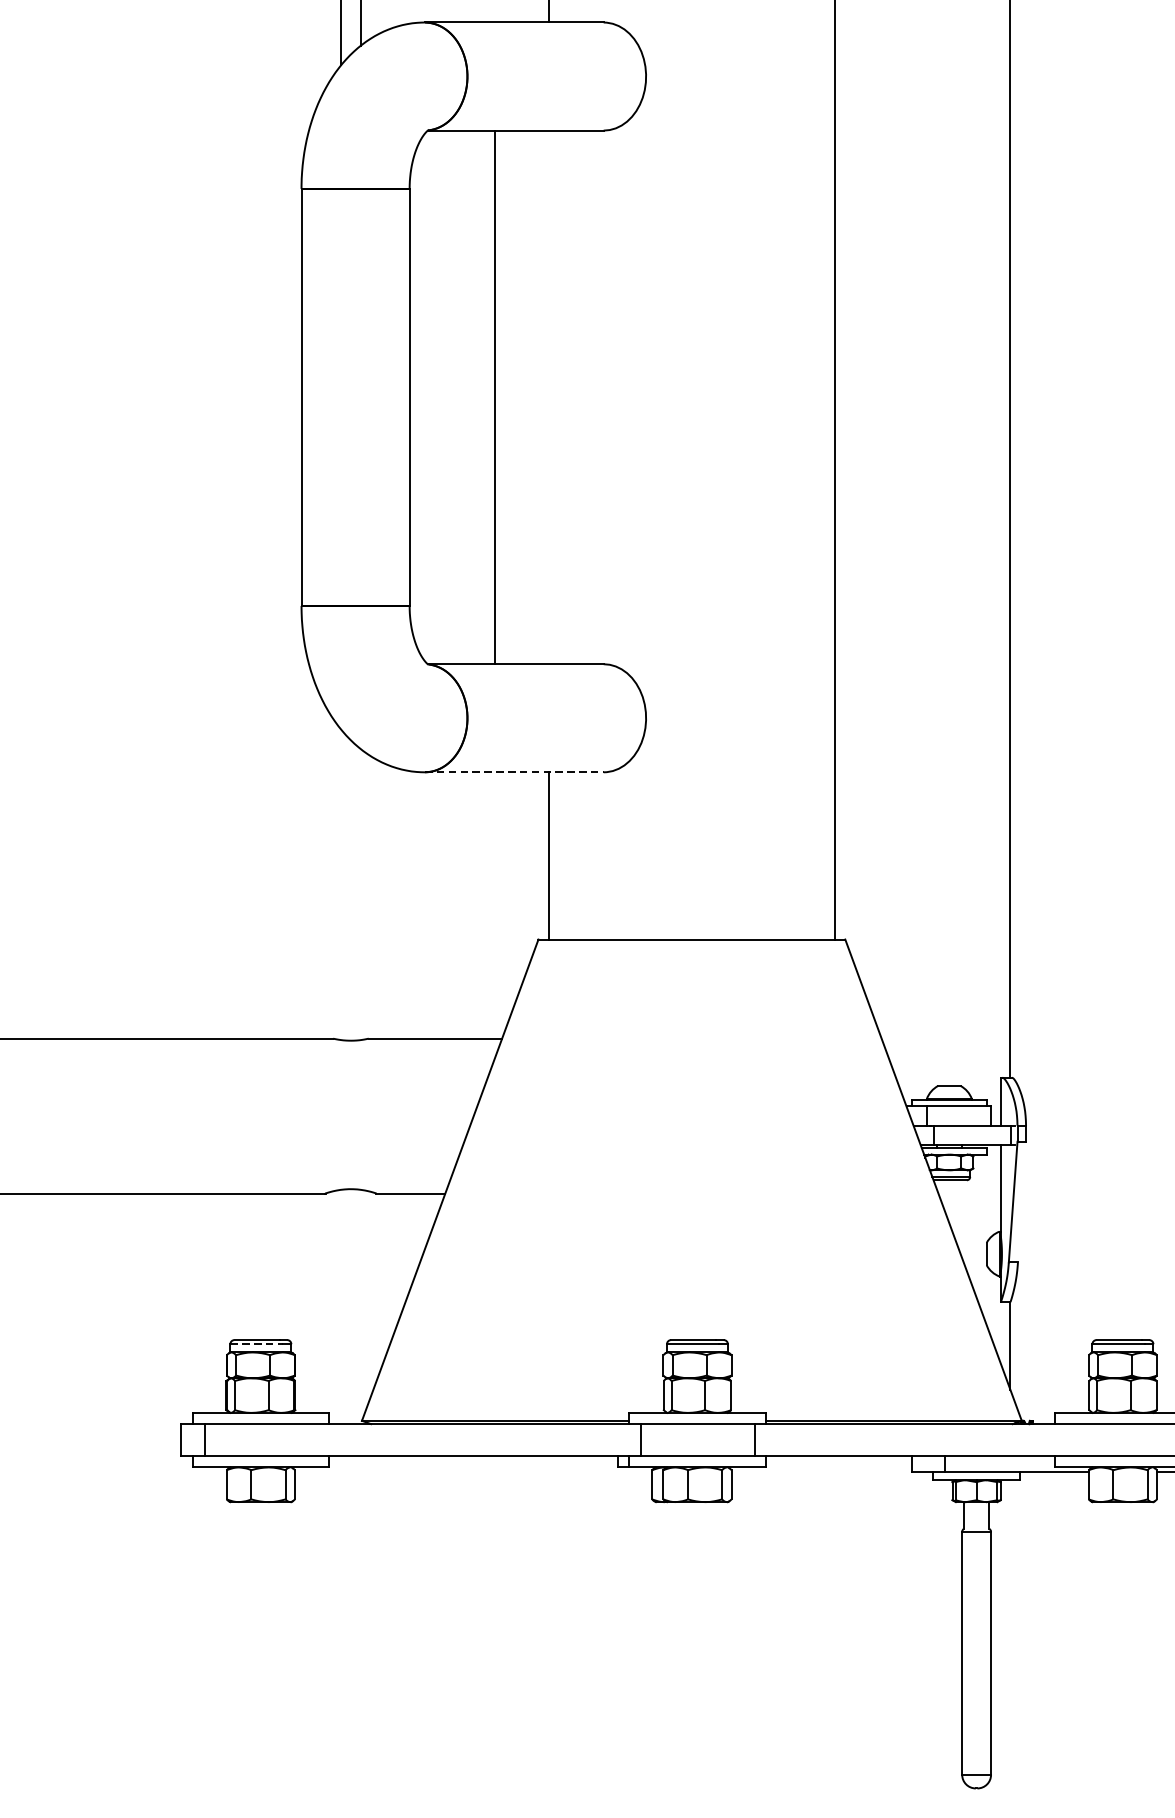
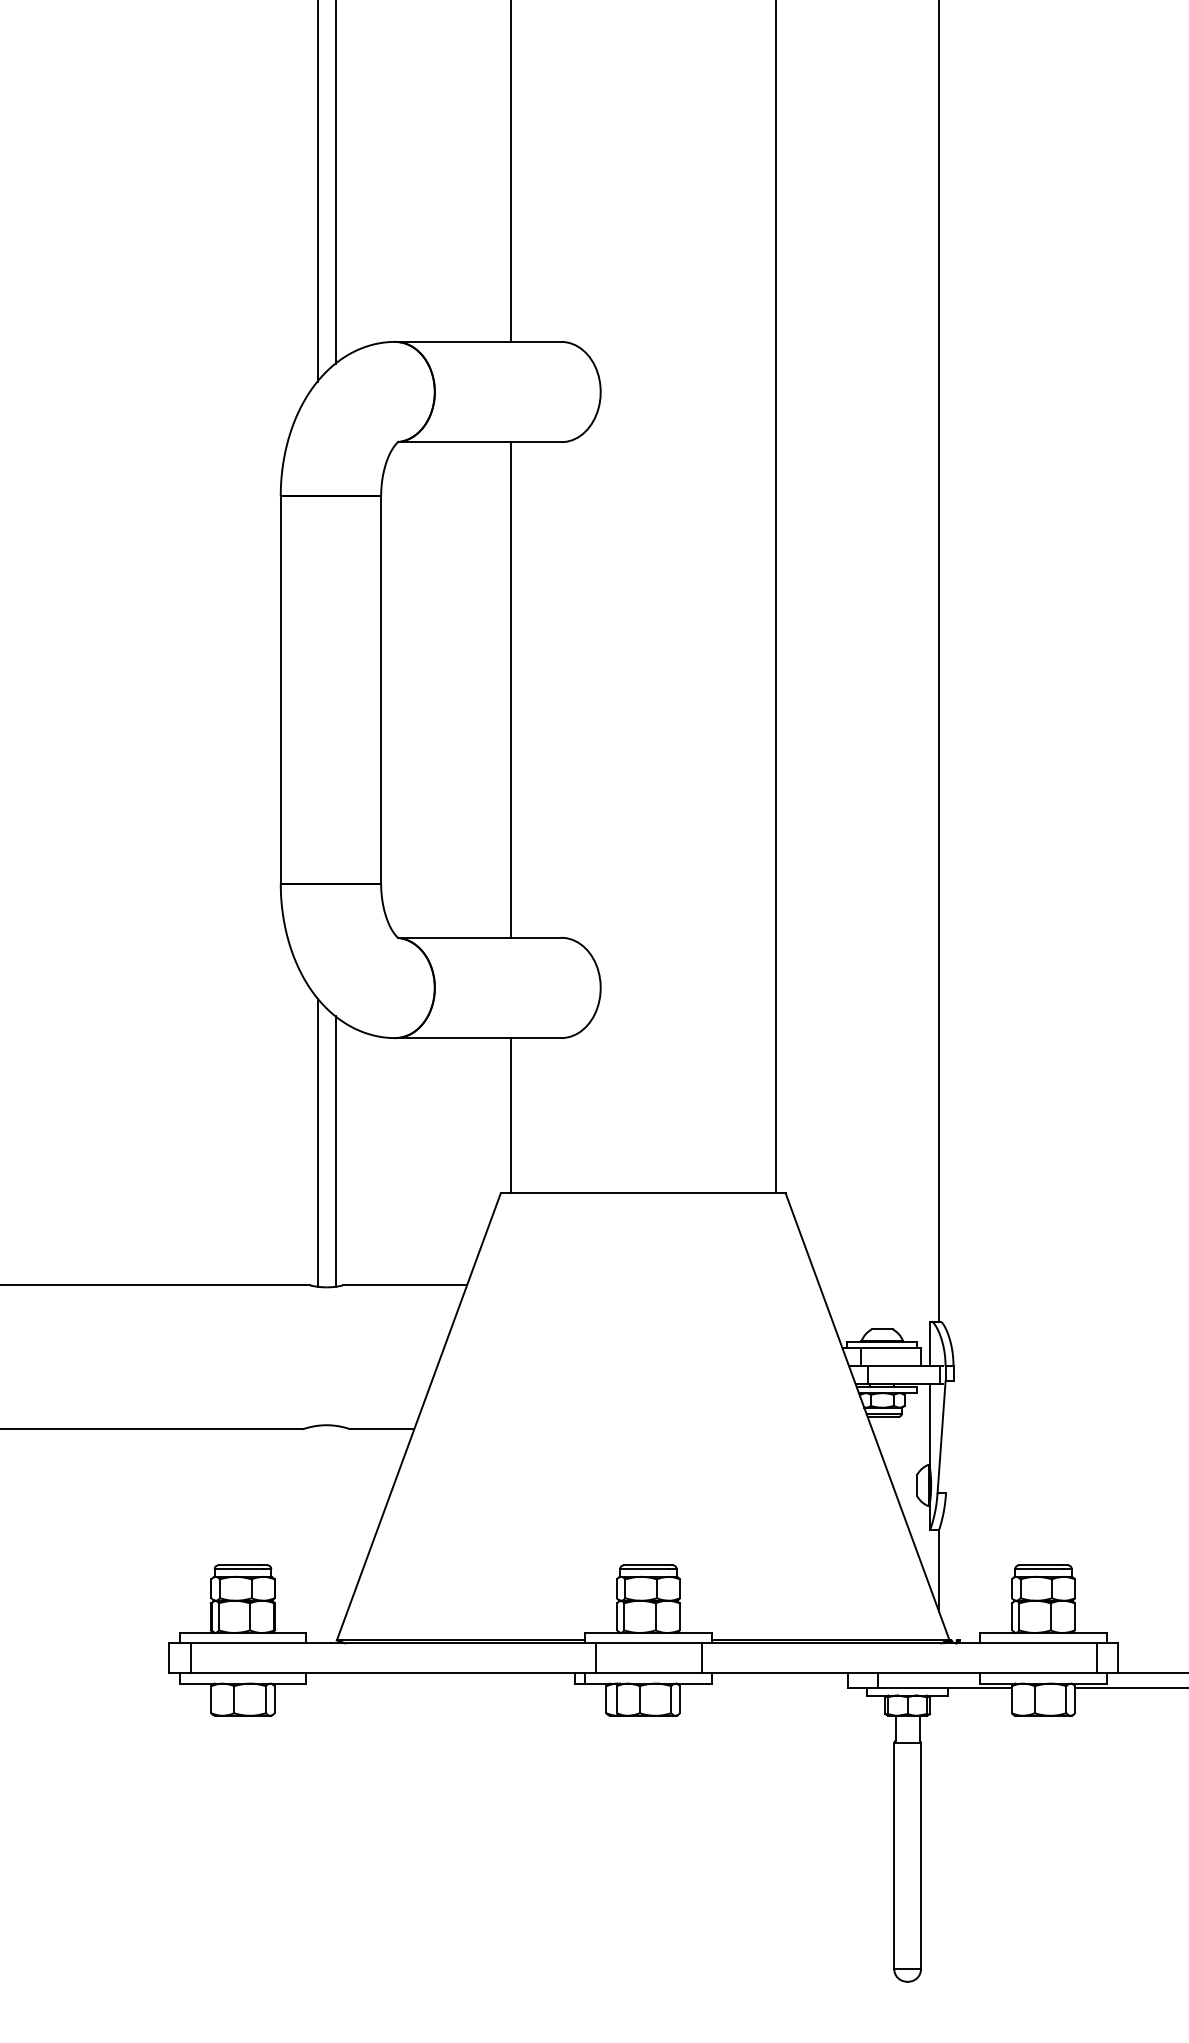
line: (495, 396) -> (510, 689), moved
line: (514, 772) -> (478, 1038), dashed -> solid
line: (341, 884) -> (317, 1142), added
line: (360, 894) -> (335, 1151), added
line: (257, 1344) -> (239, 1569), dashed -> solid

